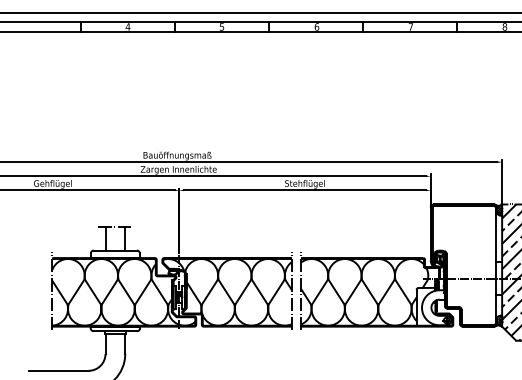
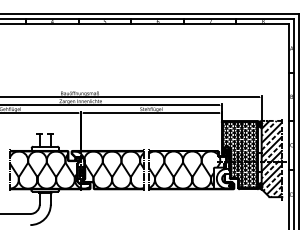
hatch: (462, 264) -> (239, 154), added

